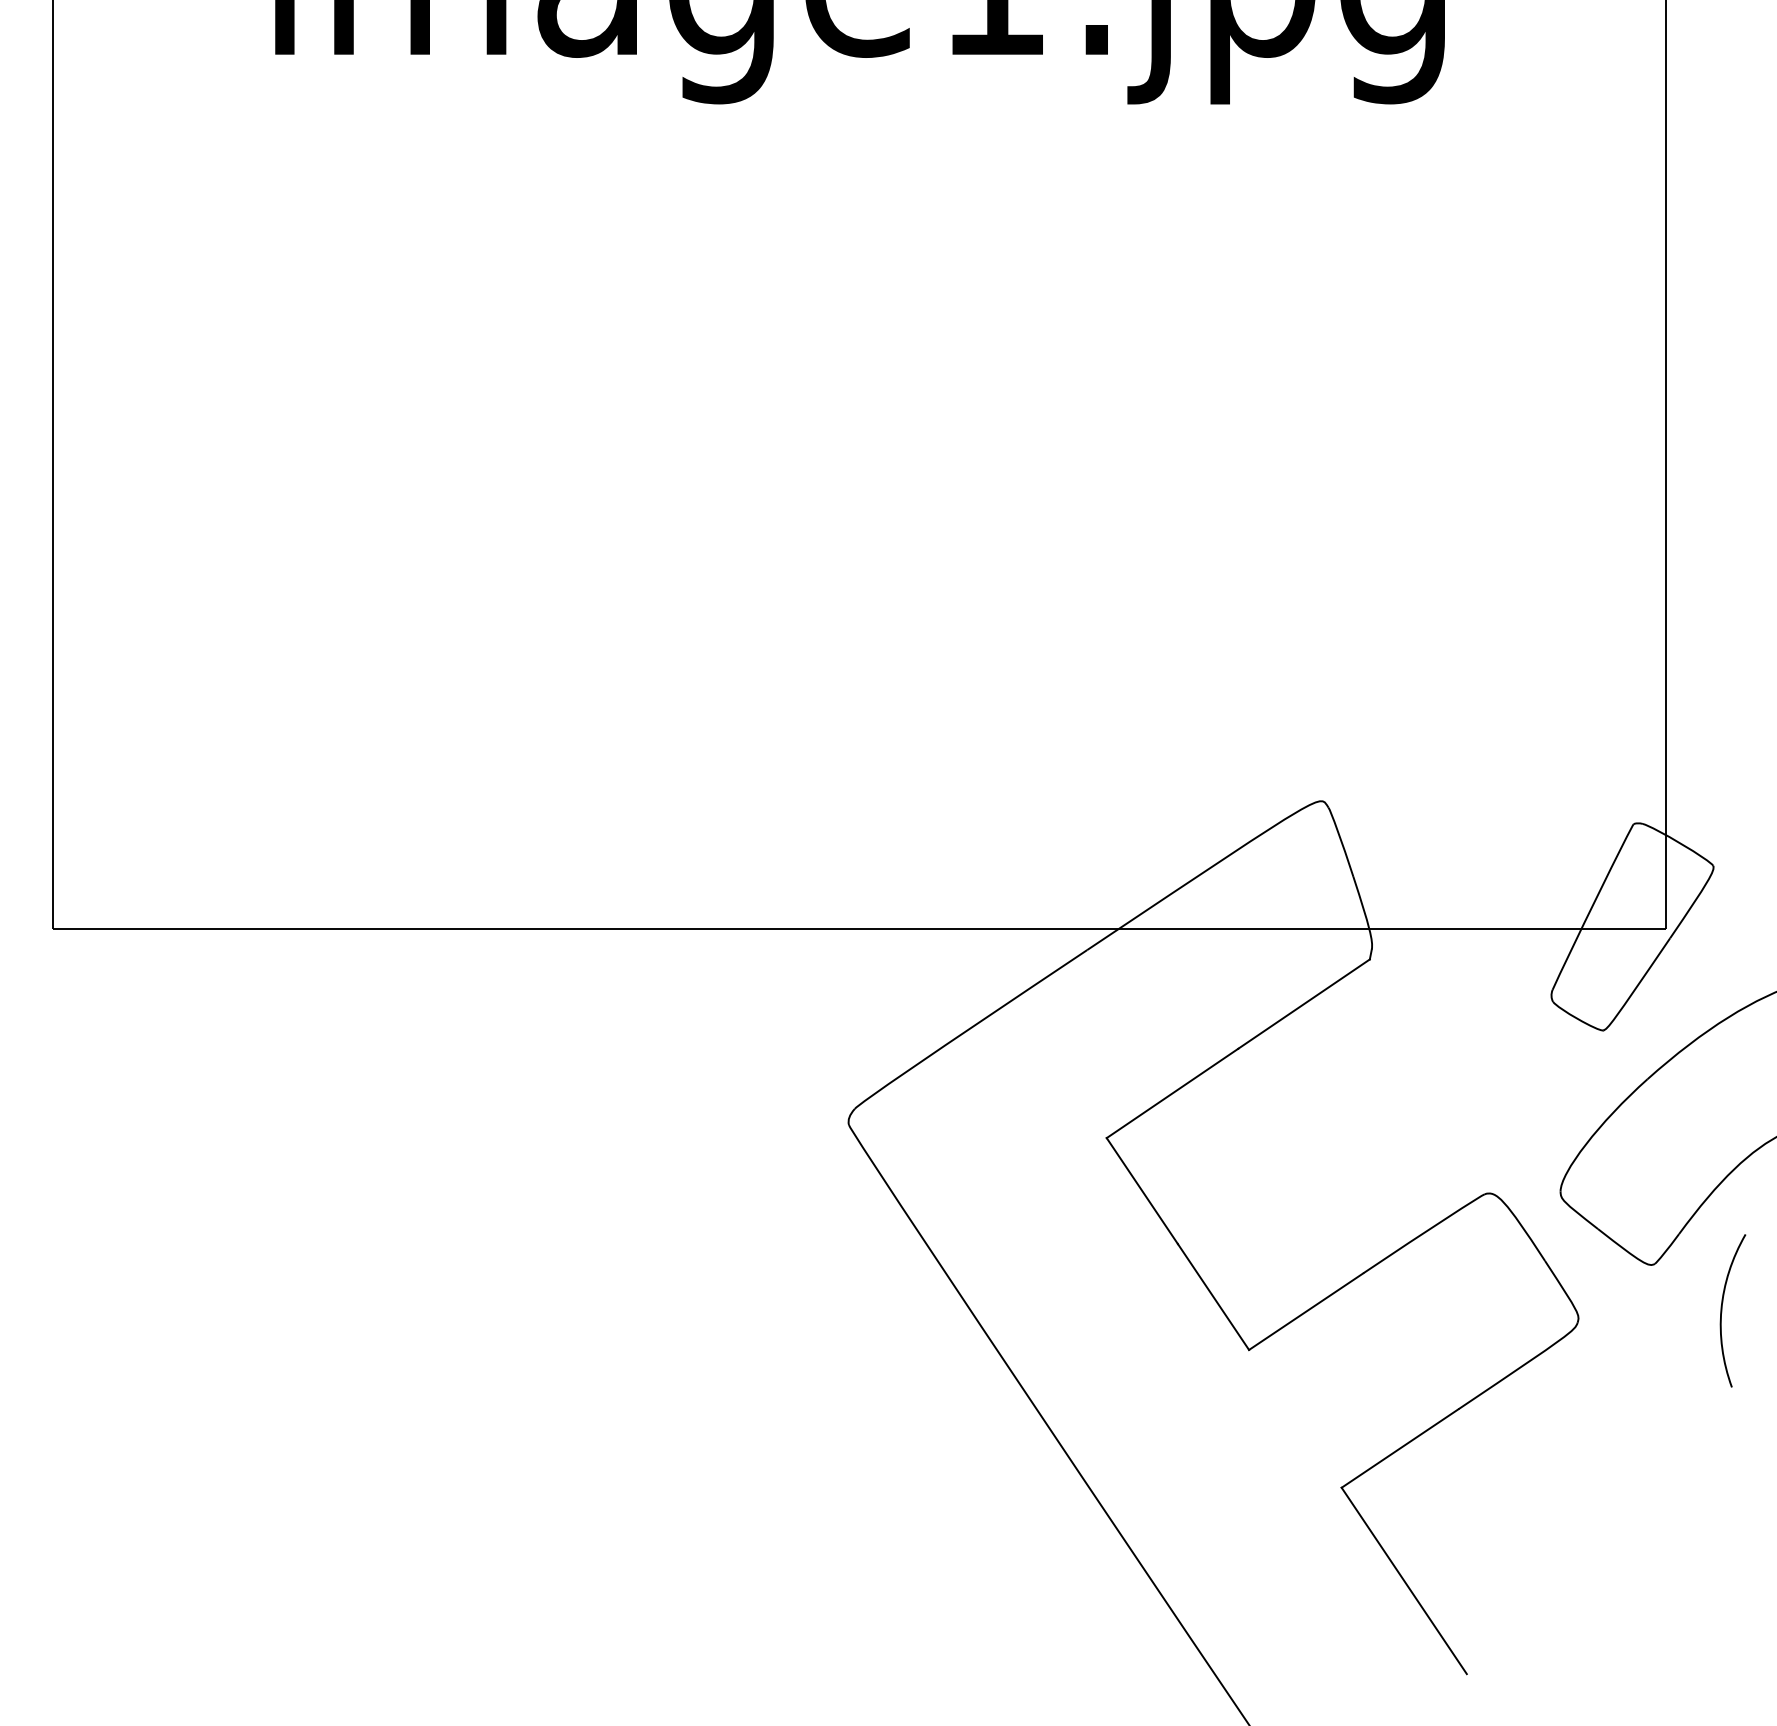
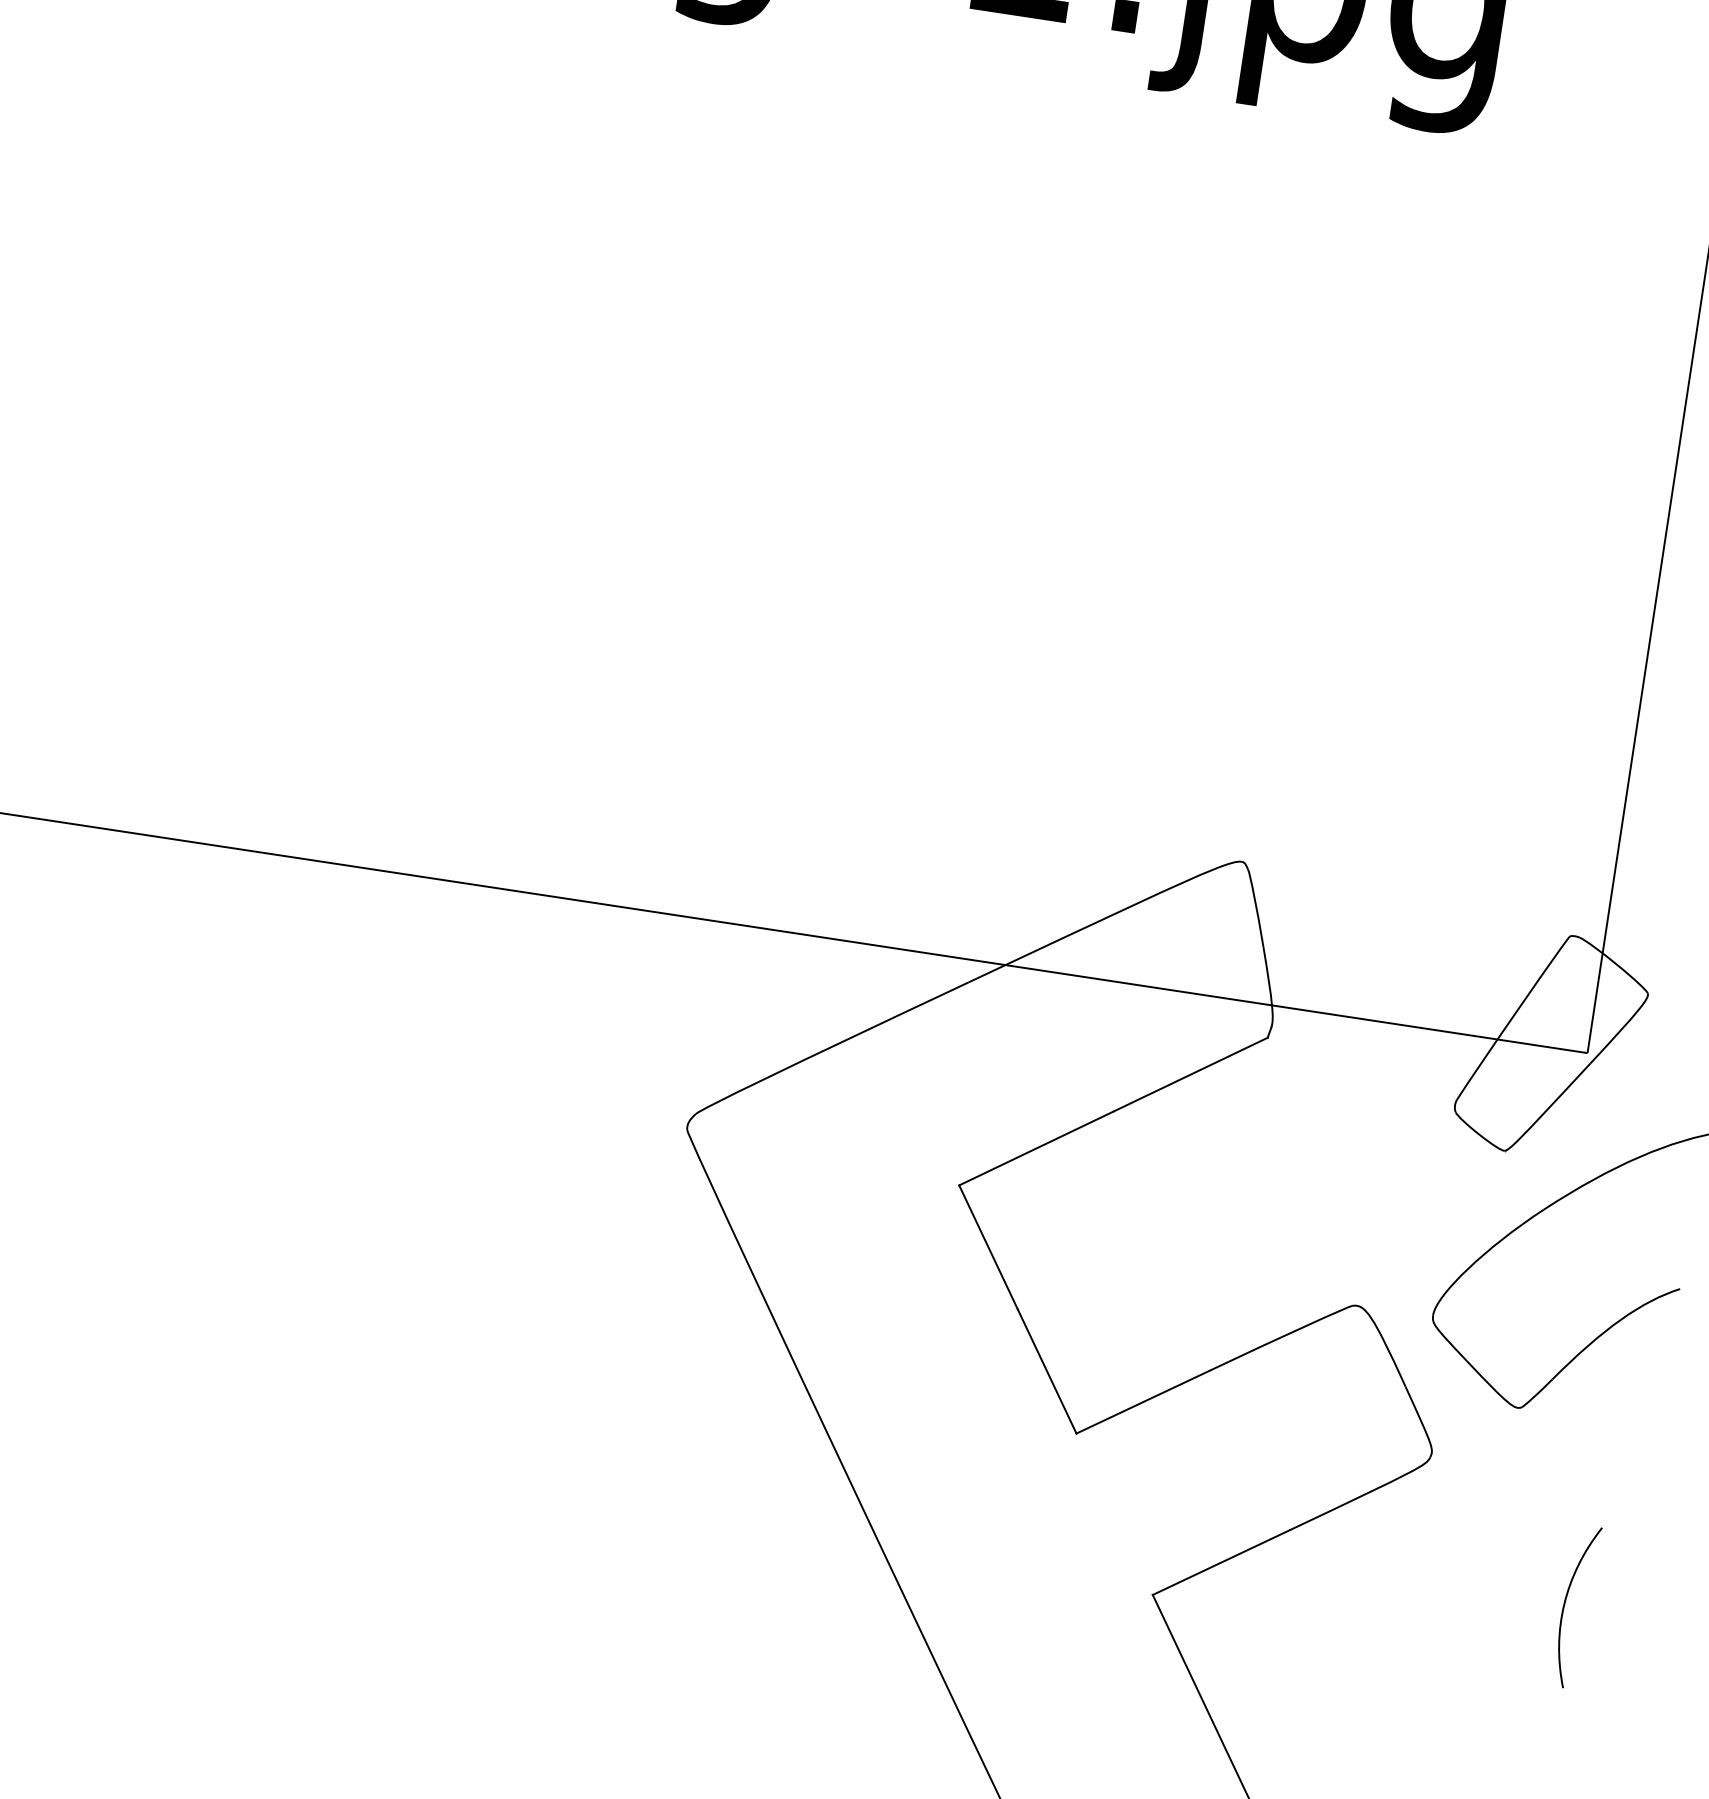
curve: (1722, 1310) -> (1565, 1604), moved

